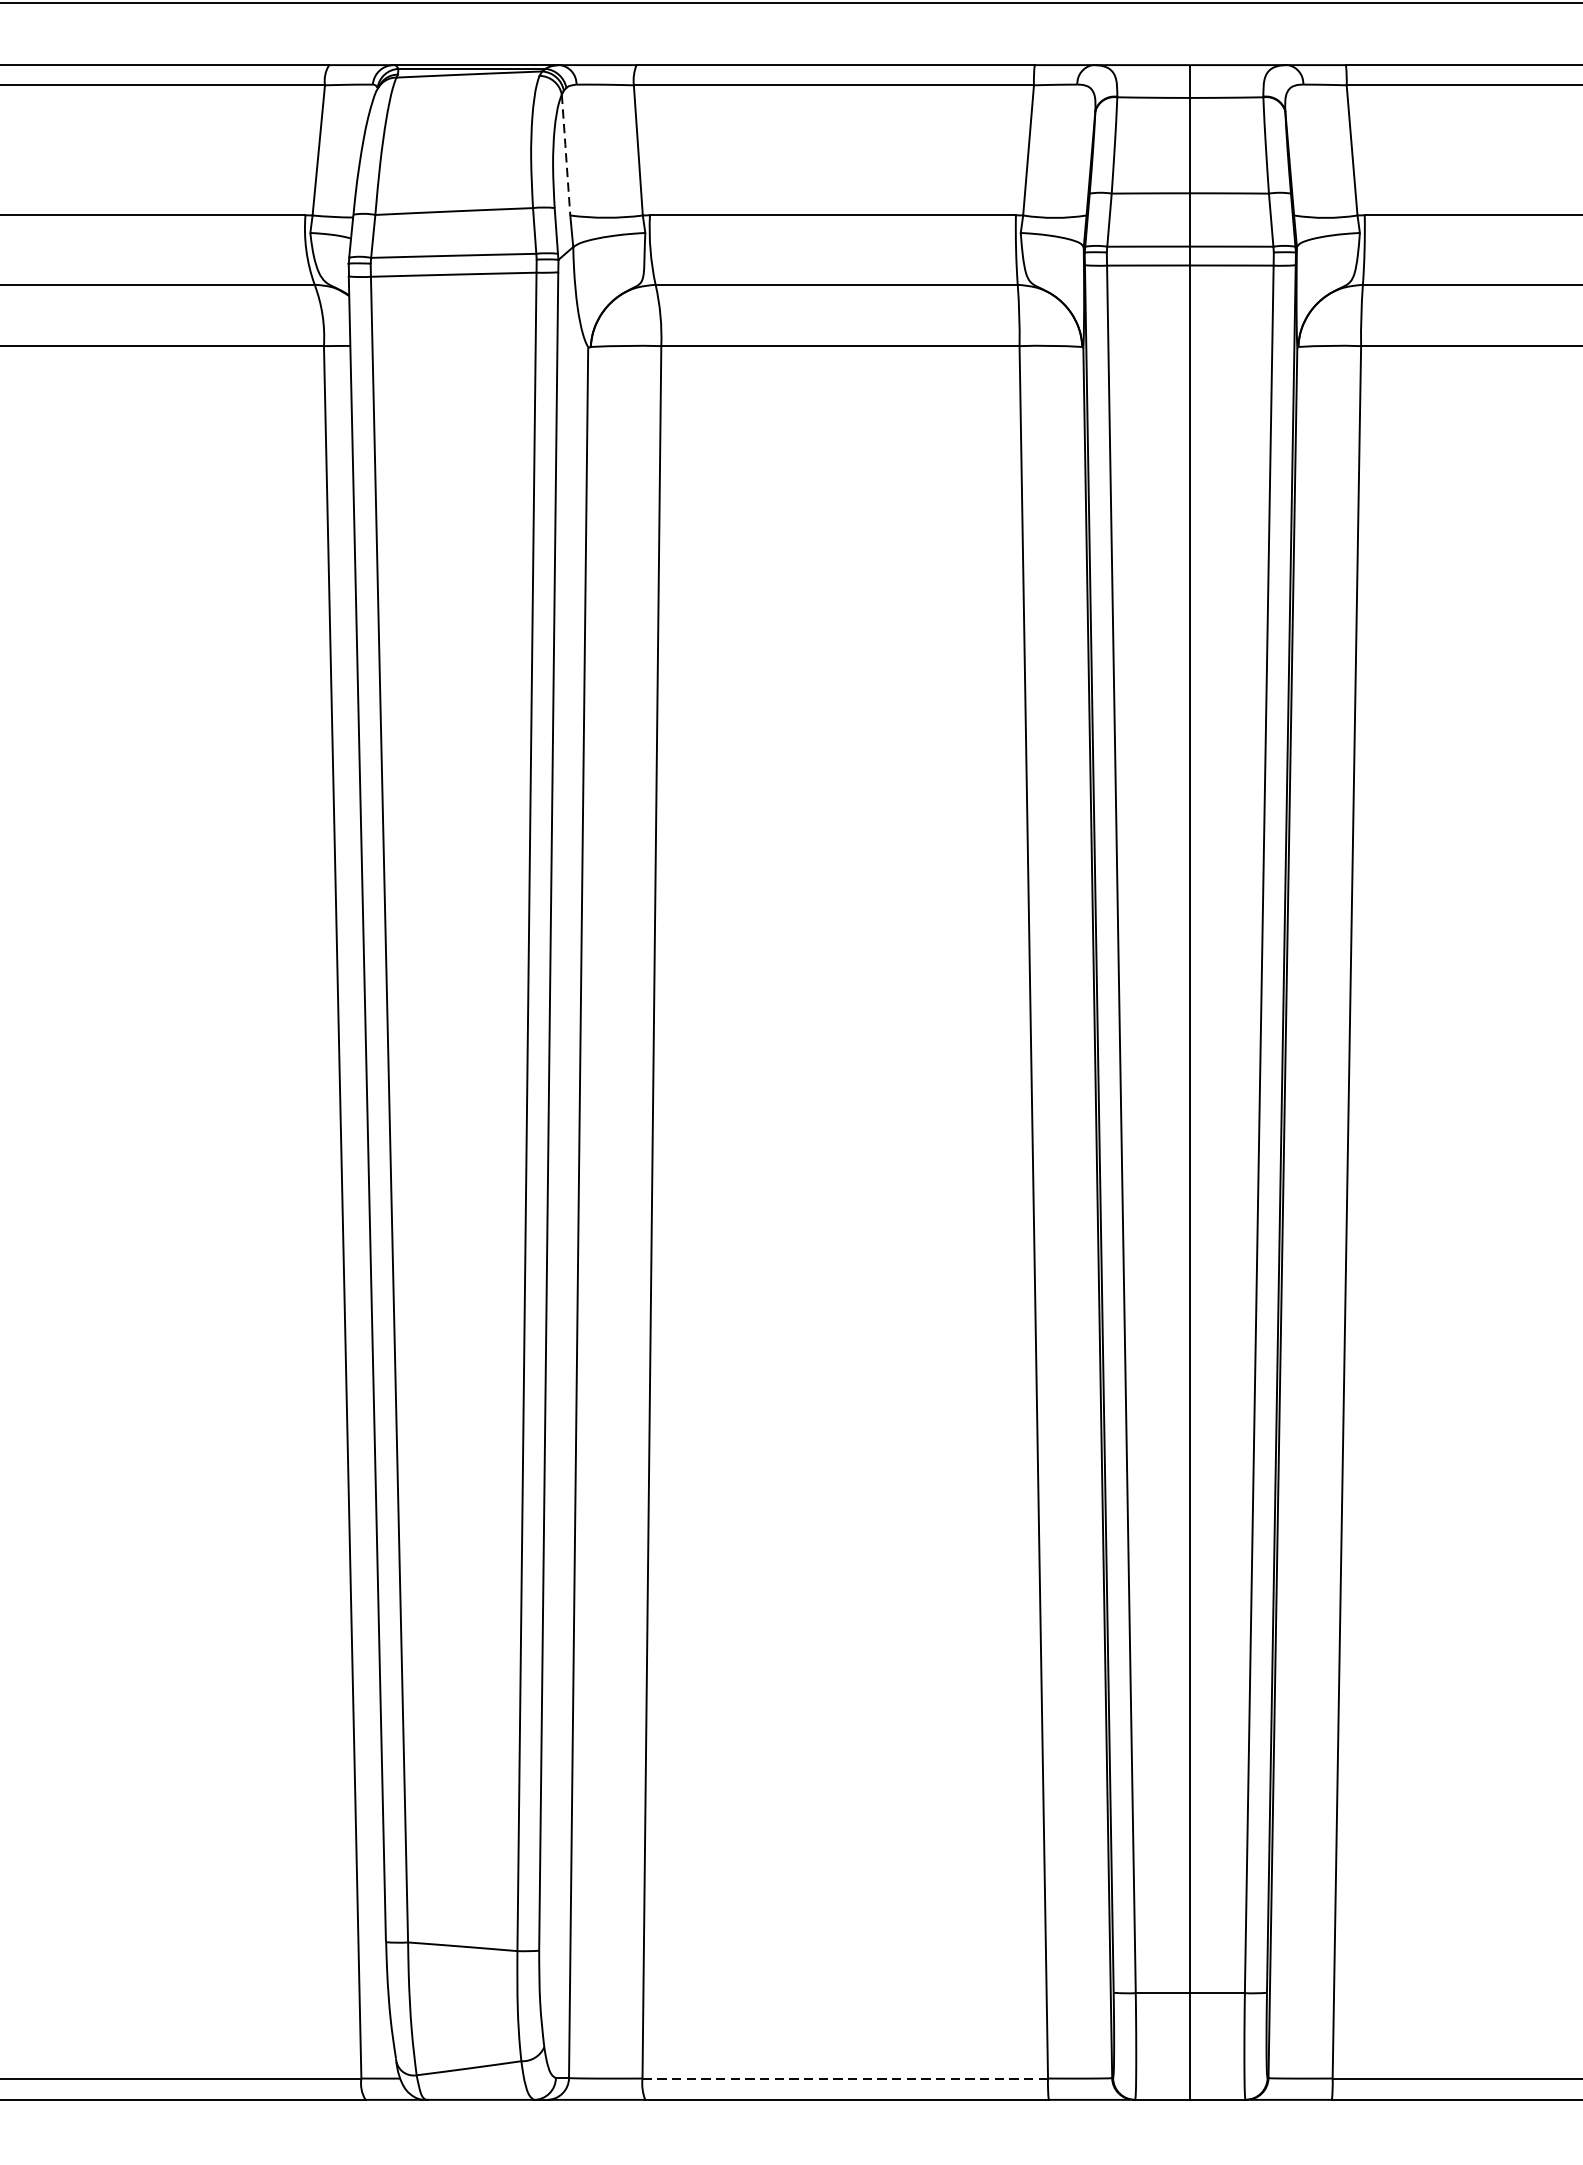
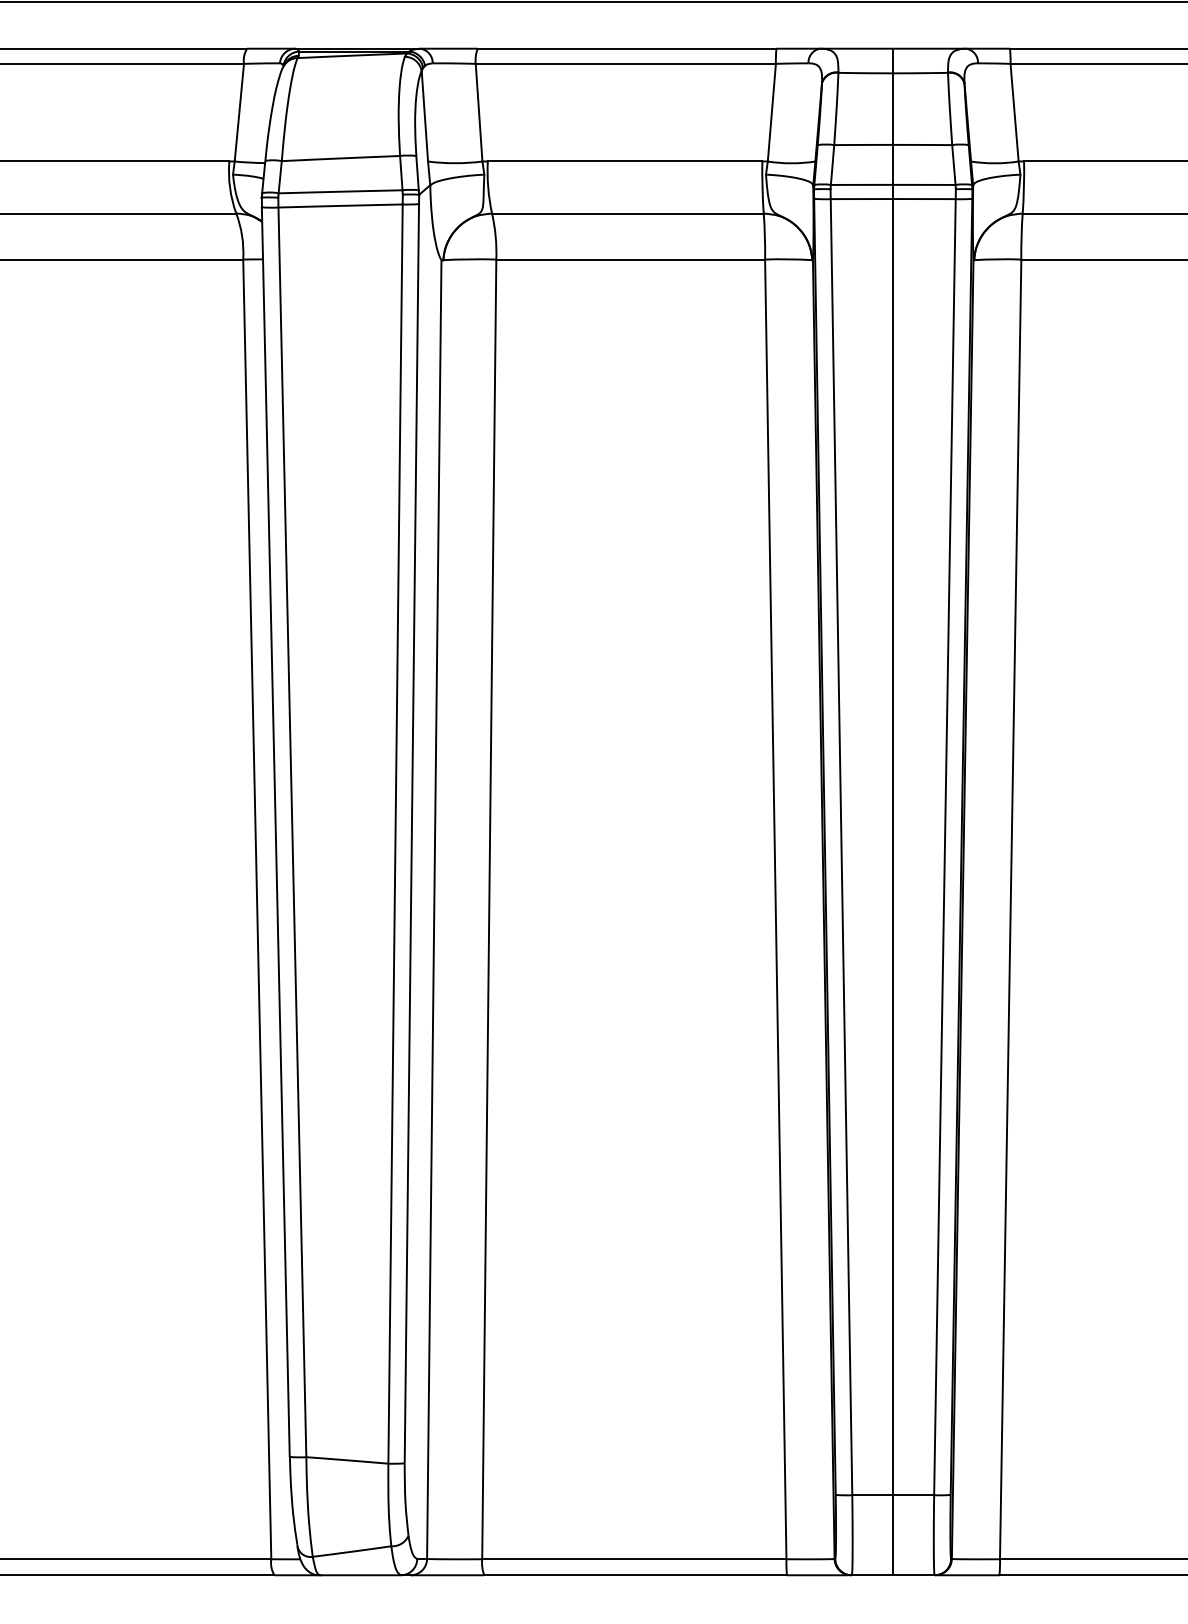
line: (565, 155) -> (424, 116), dashed -> solid
line: (844, 2078) -> (633, 1559), dashed -> solid

